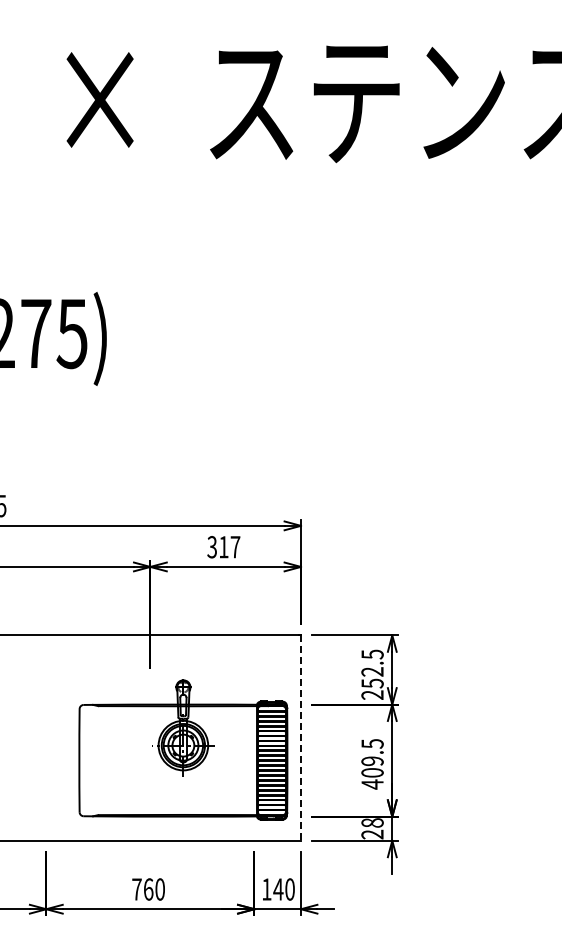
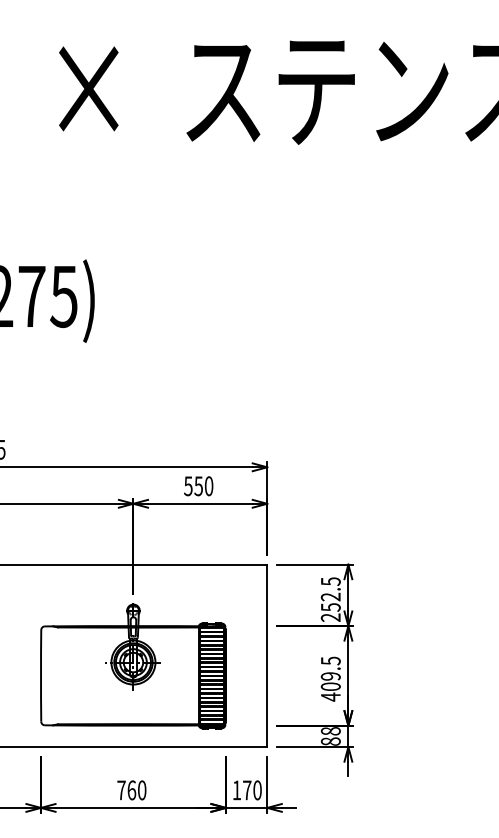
text: (223, 547) -> (198, 486), 317 -> 550
line: (301, 738) -> (267, 656), dashed -> solid
part: (183, 749) -> (133, 666), moved
text: (372, 834) -> (330, 741), 28 -> 88
text: (278, 889) -> (247, 790), 140 -> 170

